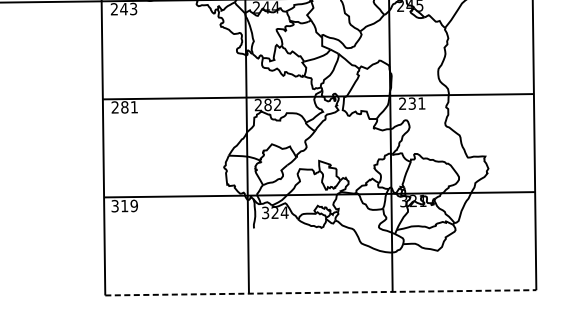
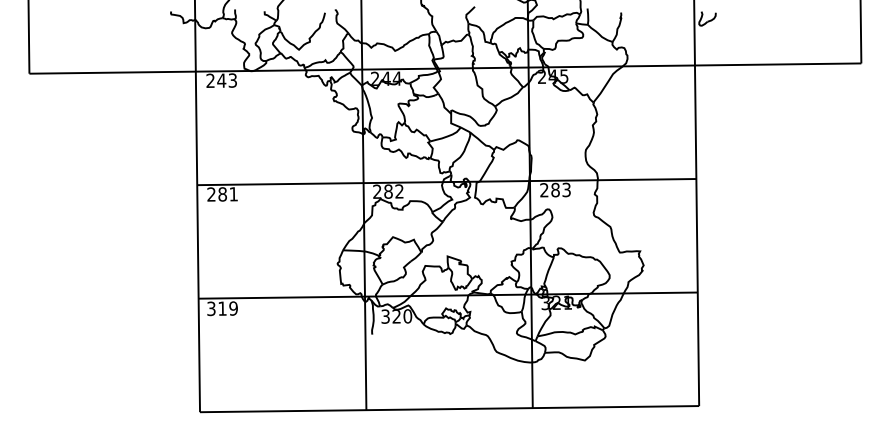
text: (416, 103) -> (560, 189), 231 -> 283
text: (284, 212) -> (407, 316), 324 -> 320
line: (320, 293) -> (449, 409), dashed -> solid

